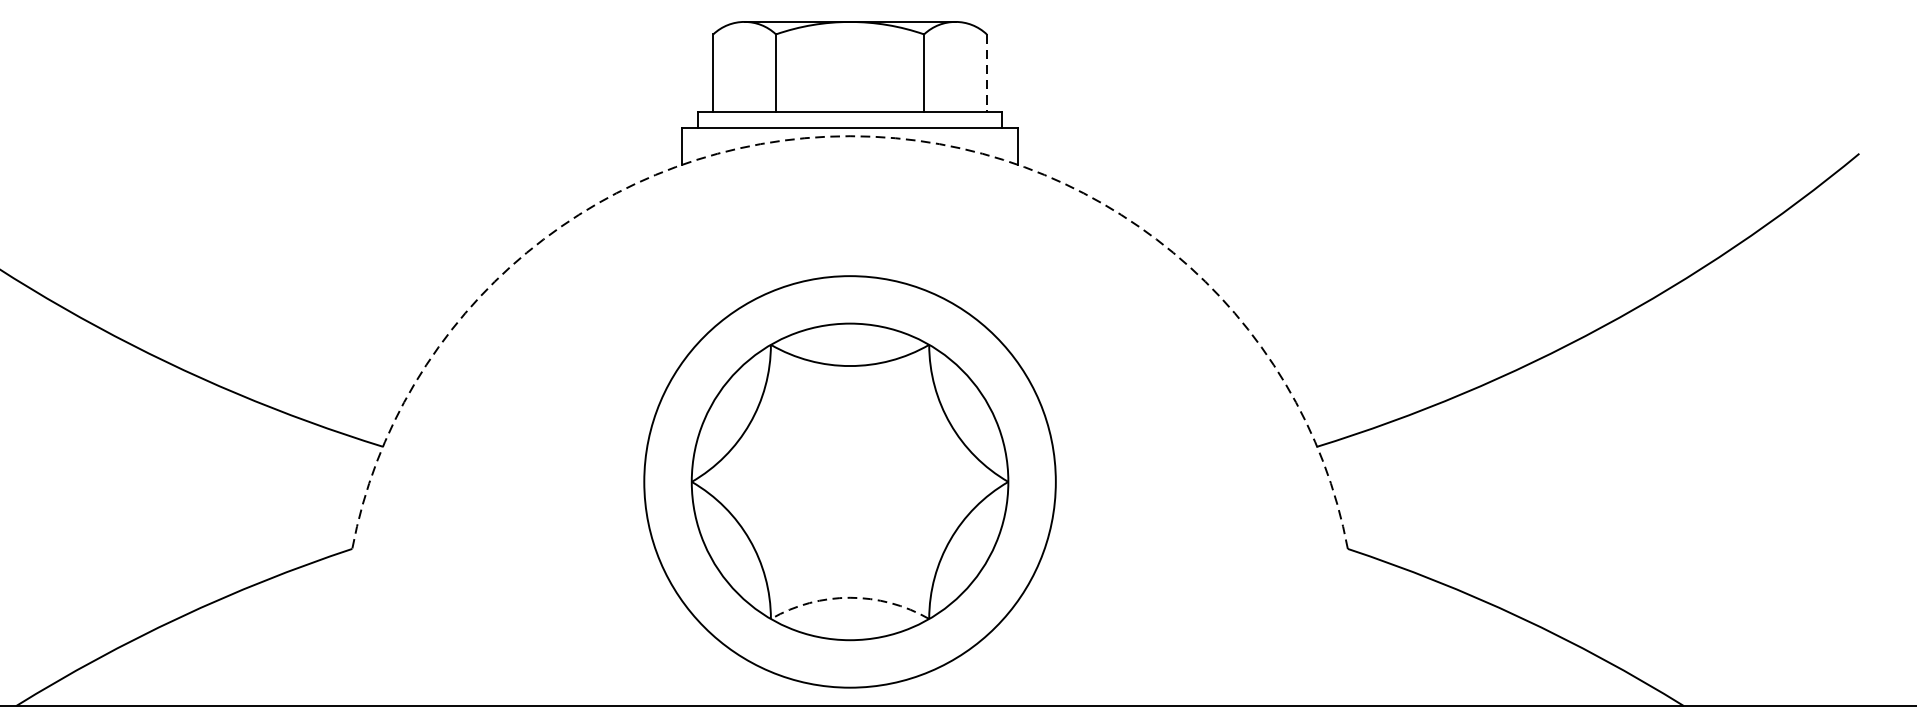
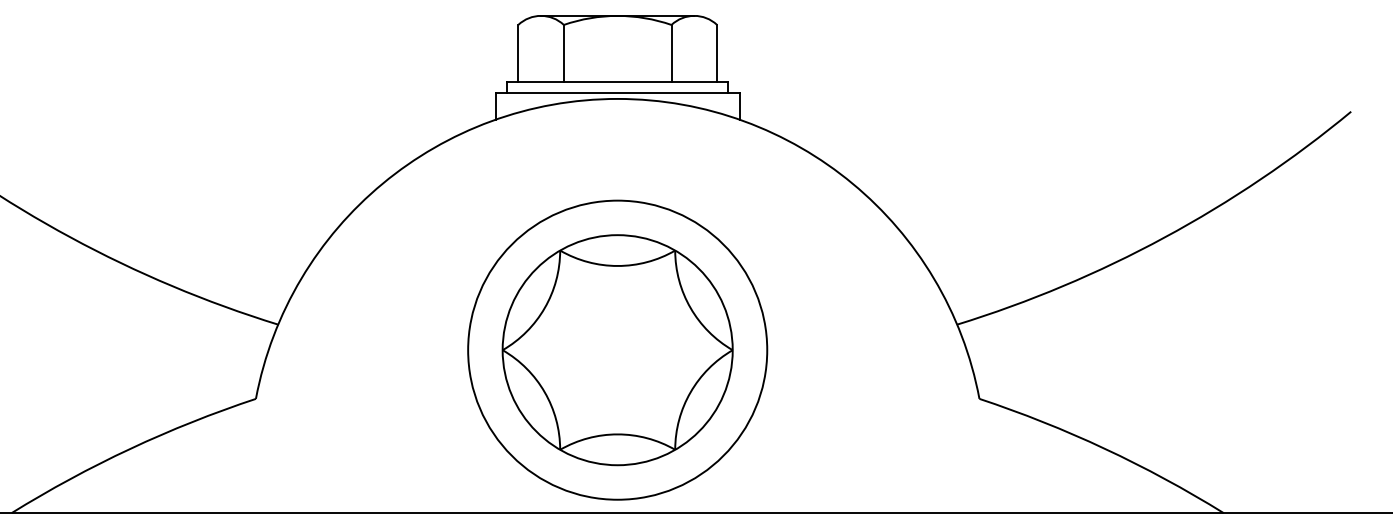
line: (987, 73) -> (717, 53), dashed -> solid
arc: (849, 135) -> (617, 98), dashed -> solid
arc: (849, 597) -> (617, 434), dashed -> solid

